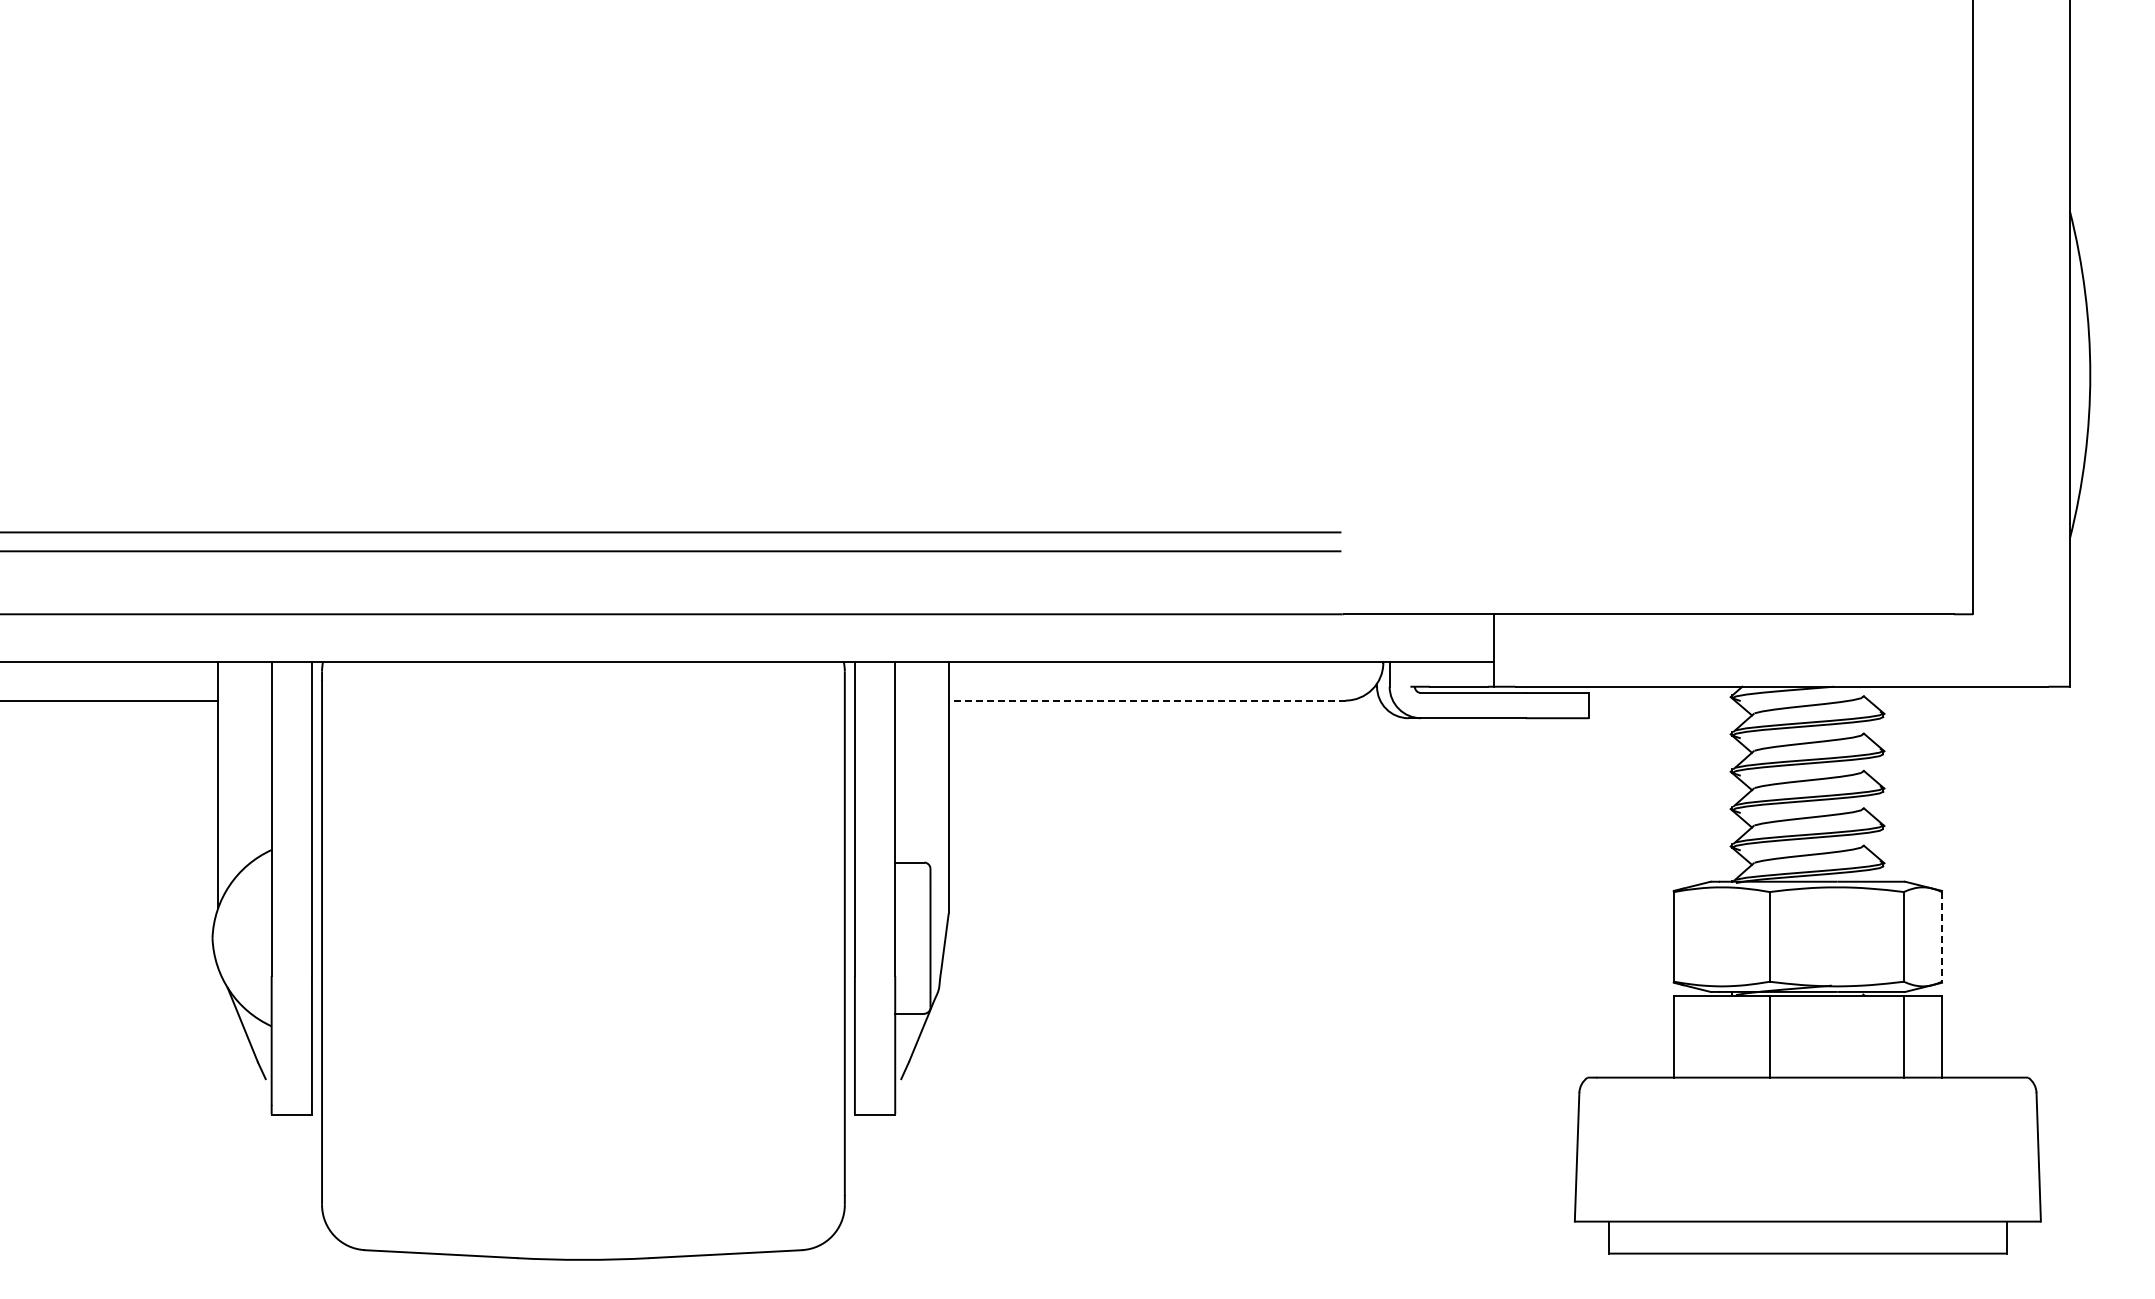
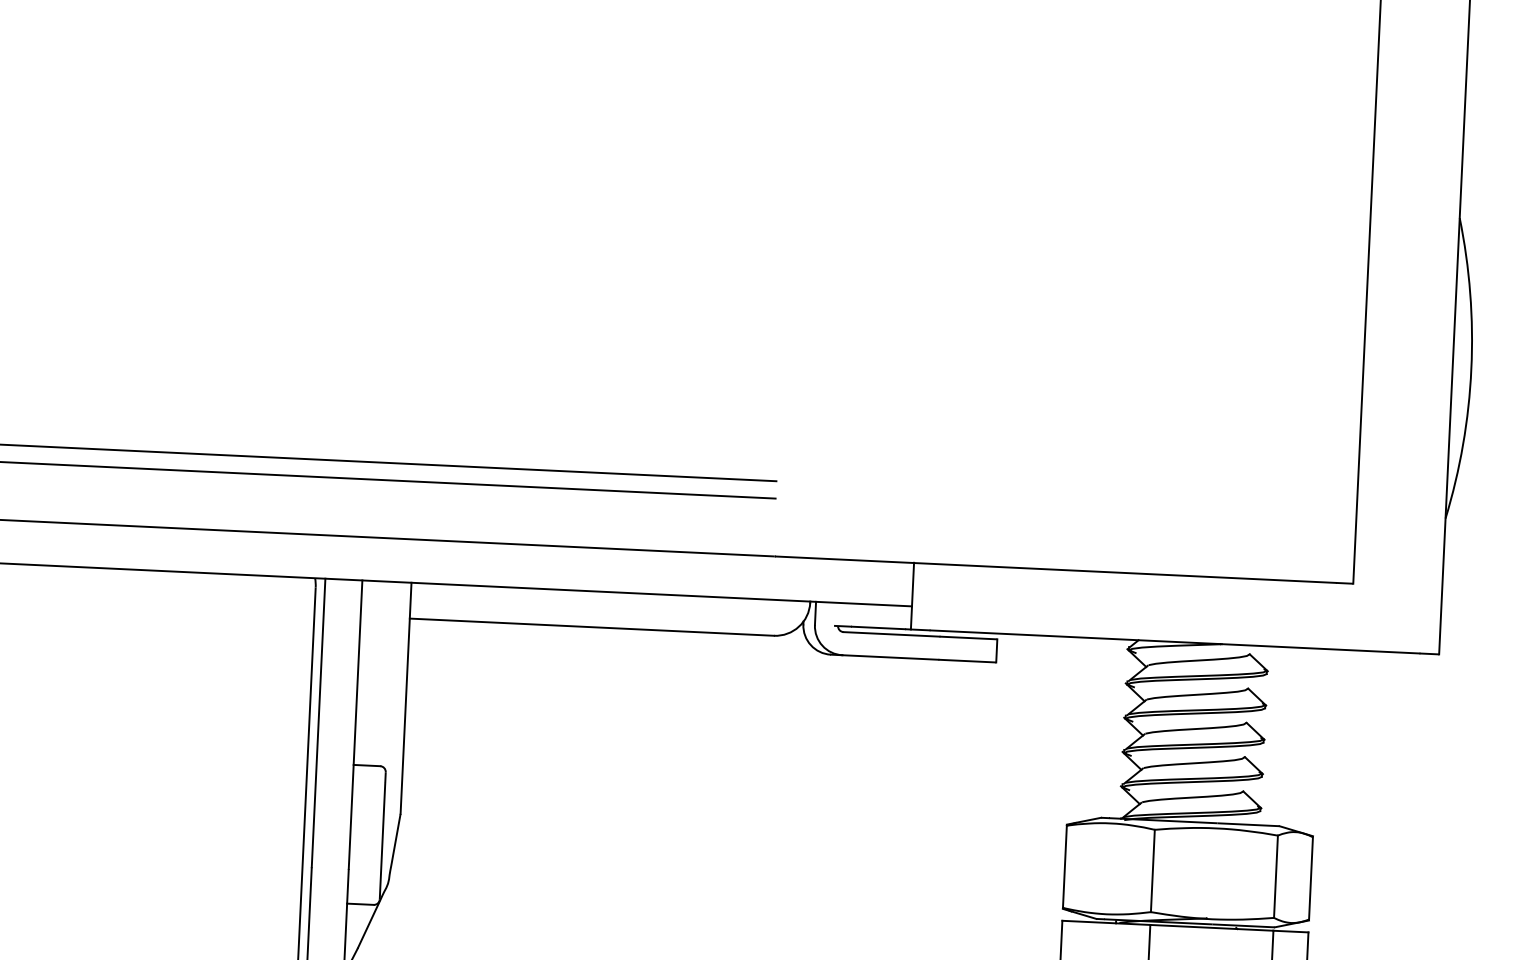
line: (1146, 700) -> (591, 627), dashed -> solid
line: (1942, 936) -> (1311, 878), dashed -> solid

